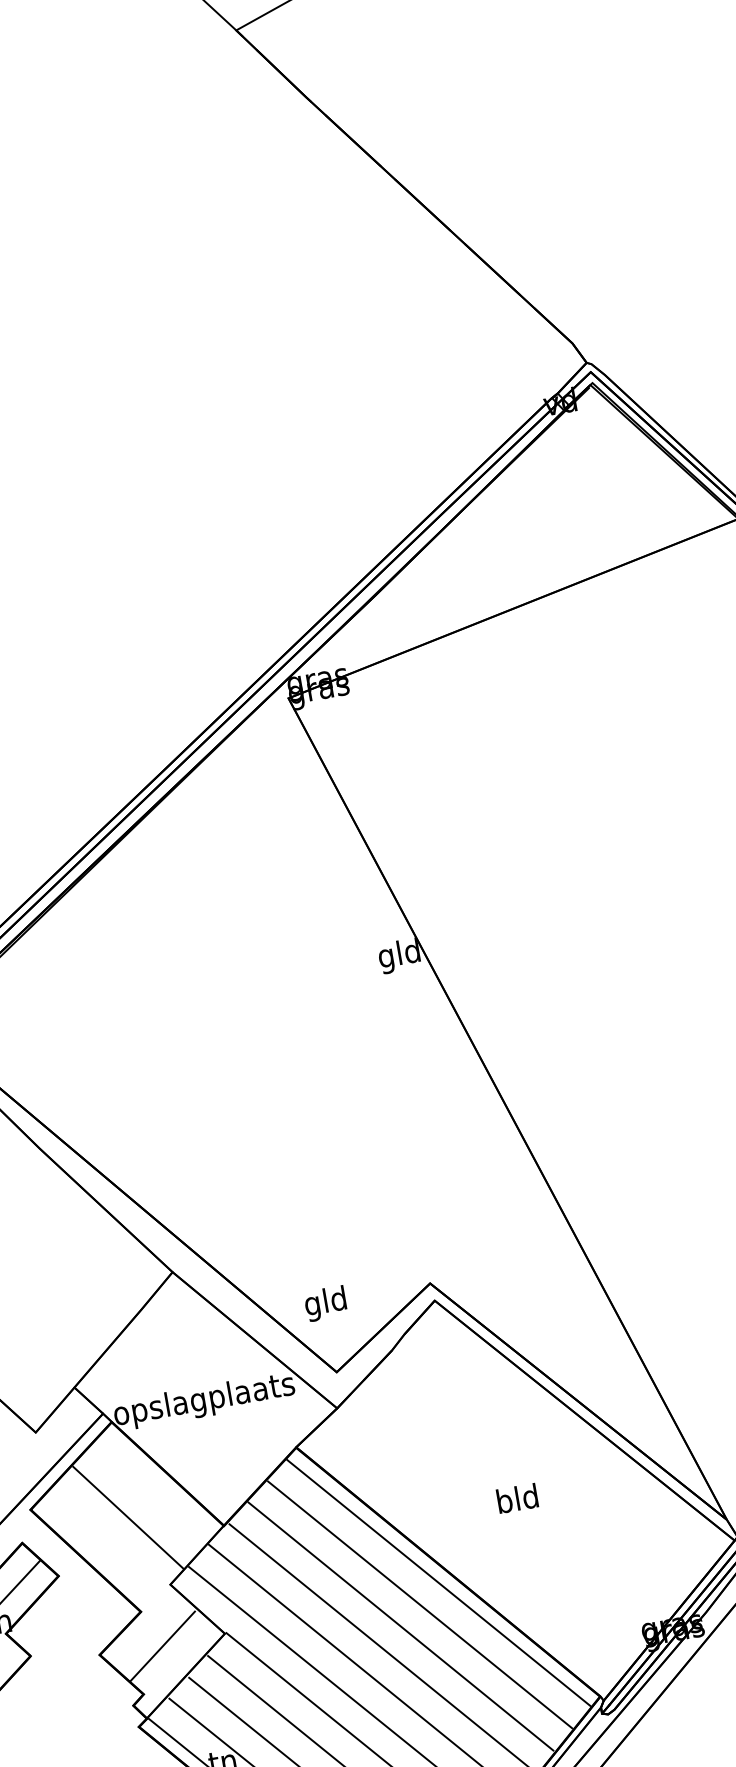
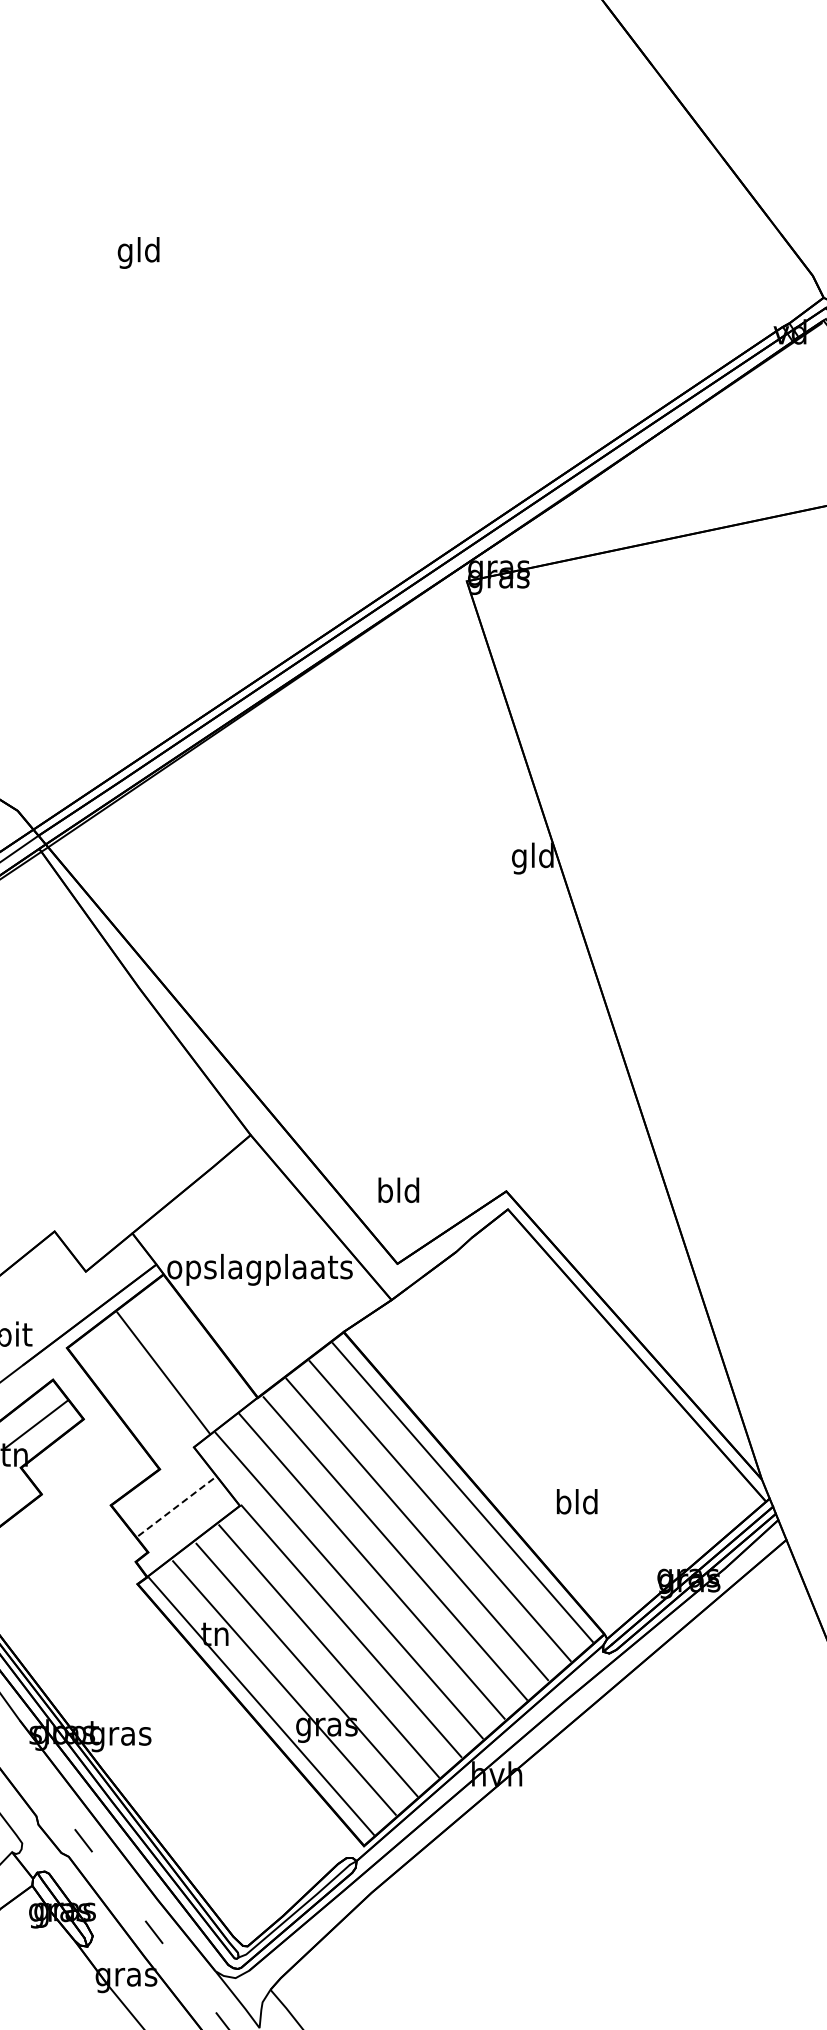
text: (312, 1306) -> (384, 1193), gld -> bld
text: (517, 1498) -> (577, 1501), moved
line: (162, 1646) -> (175, 1507), solid -> dashed

